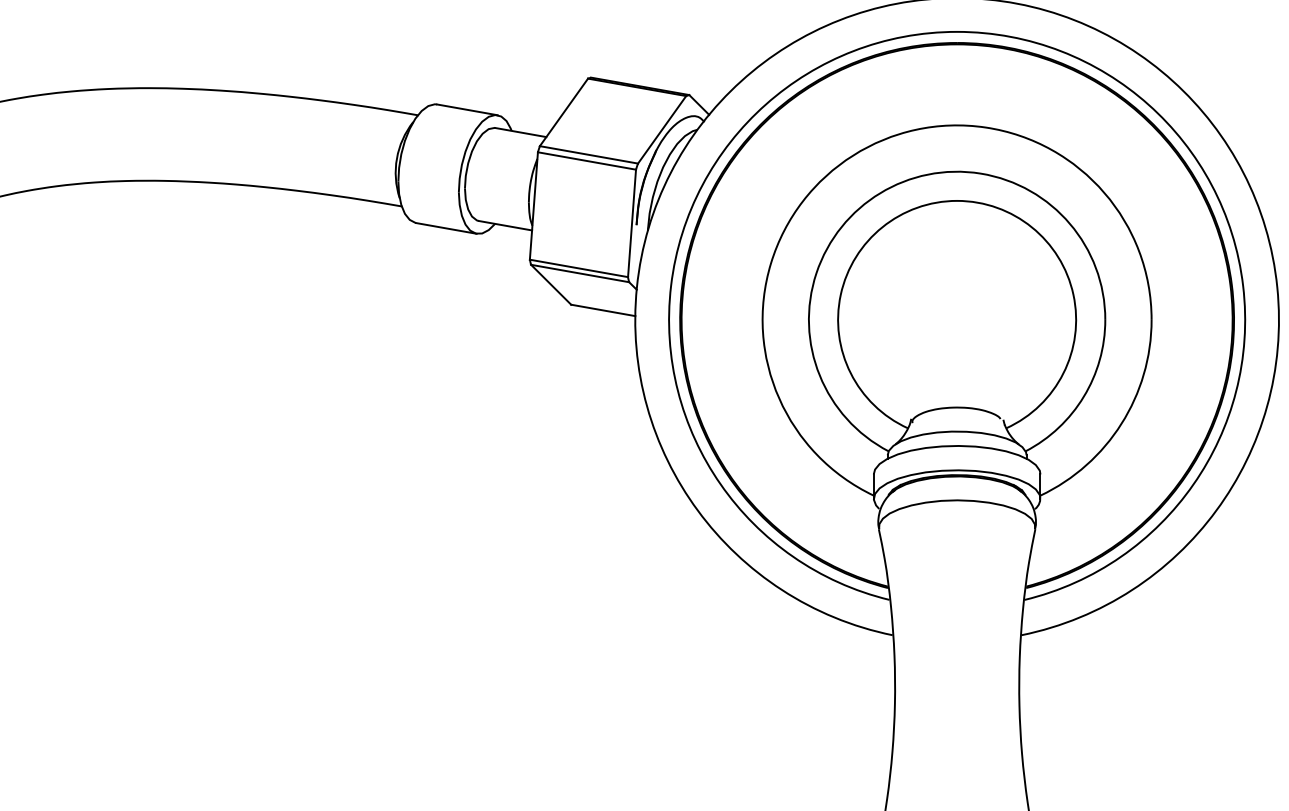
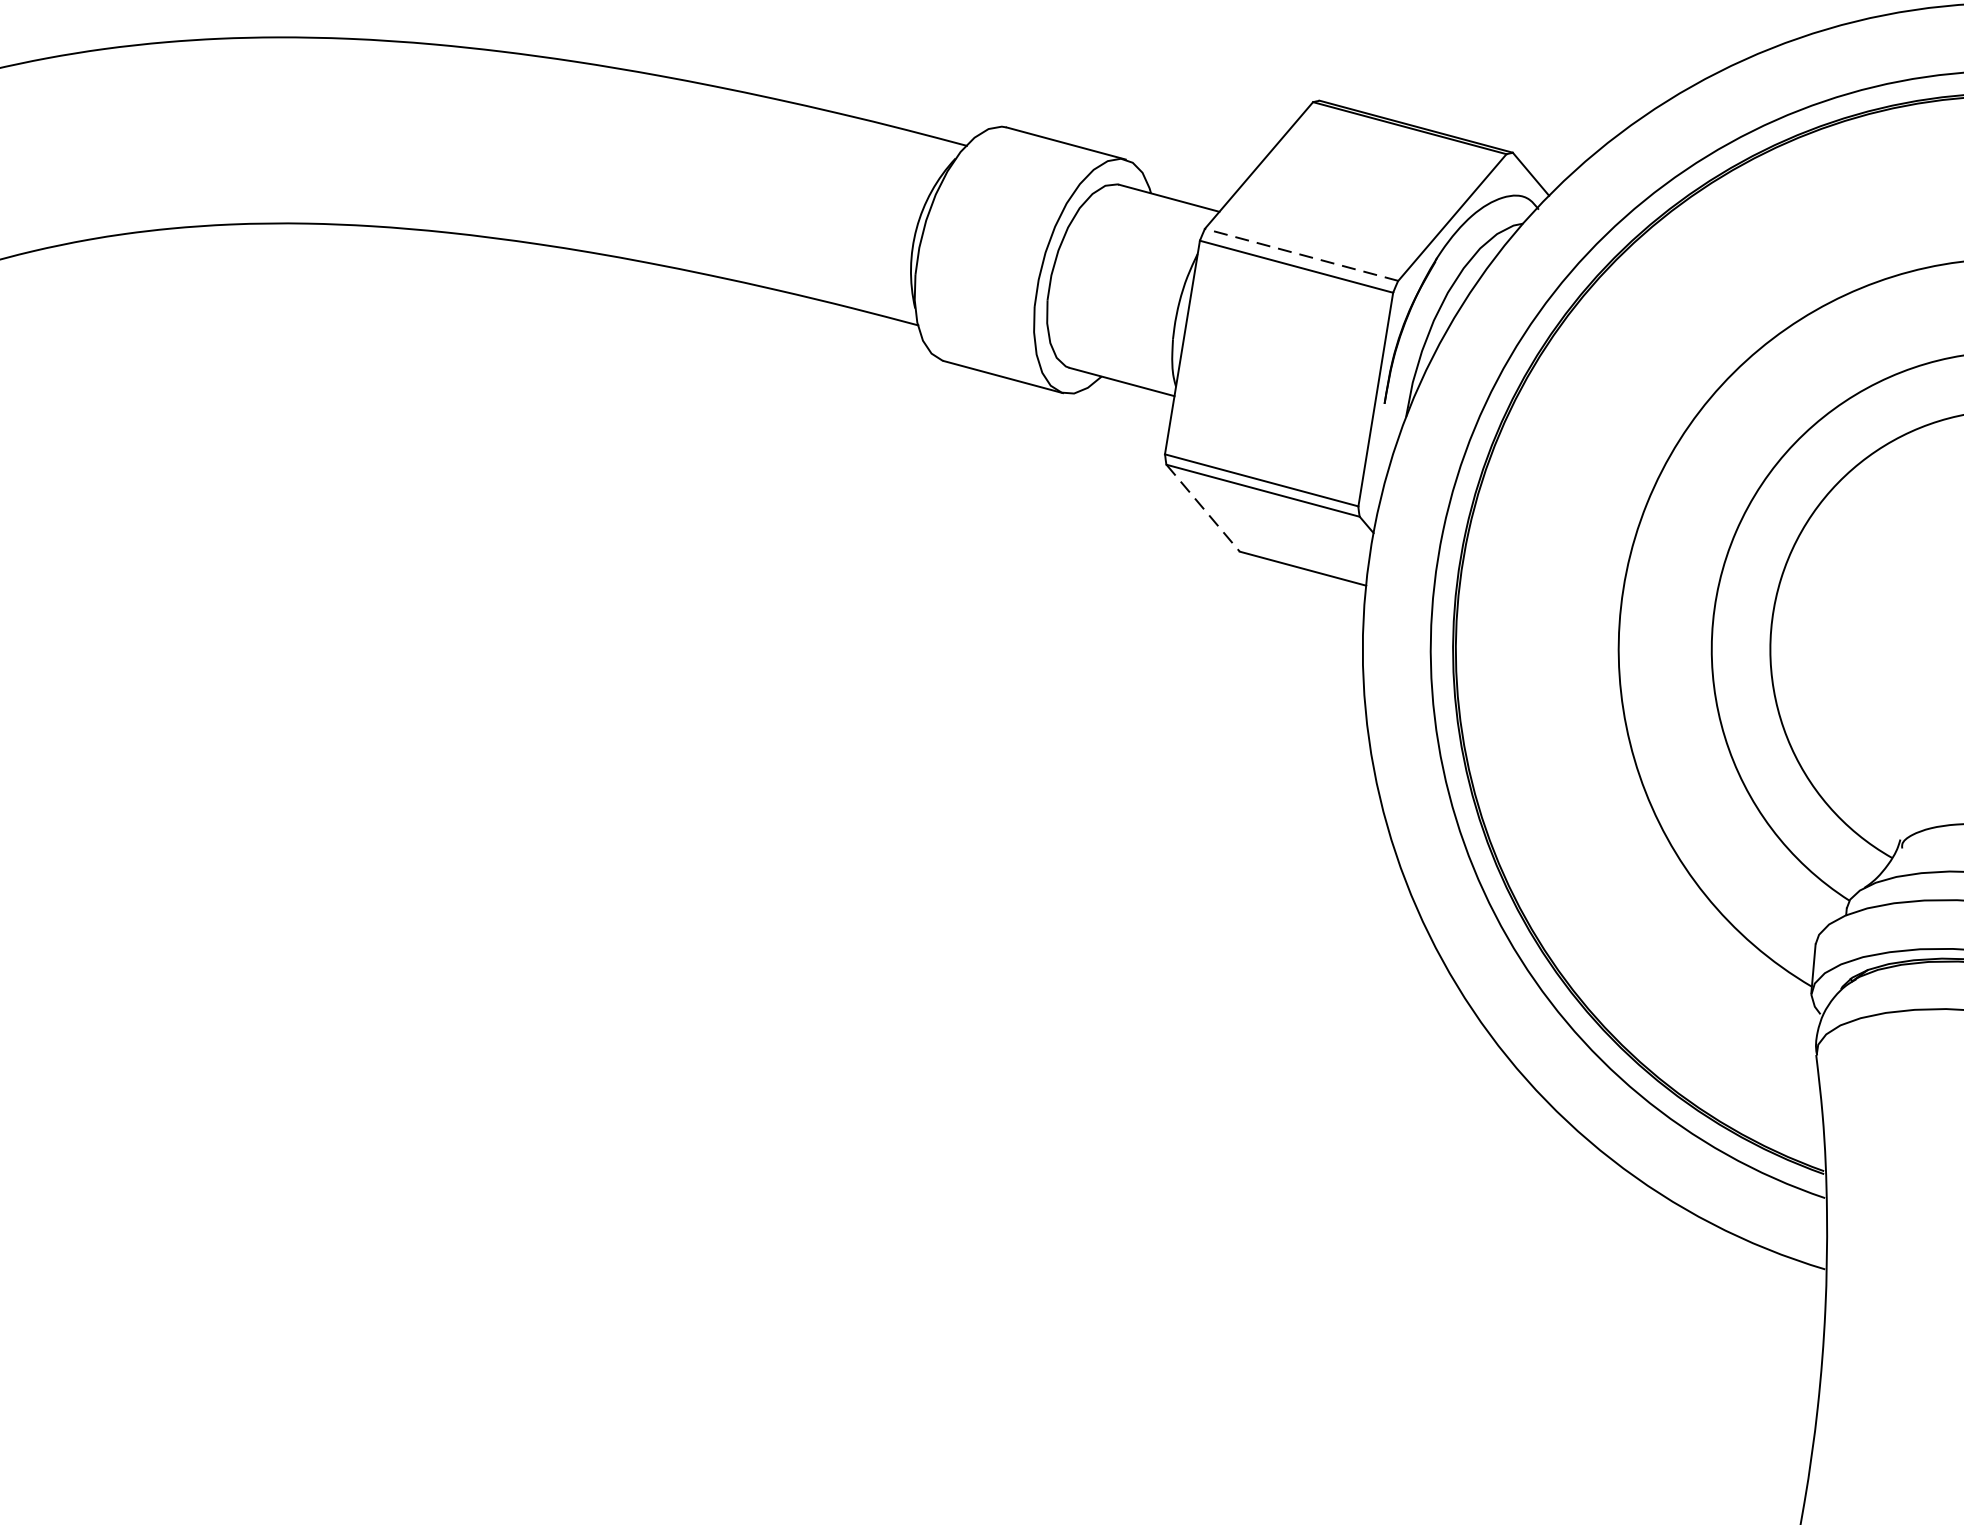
line: (588, 154) -> (1300, 254), solid -> dashed
line: (551, 285) -> (1203, 509), solid -> dashed

